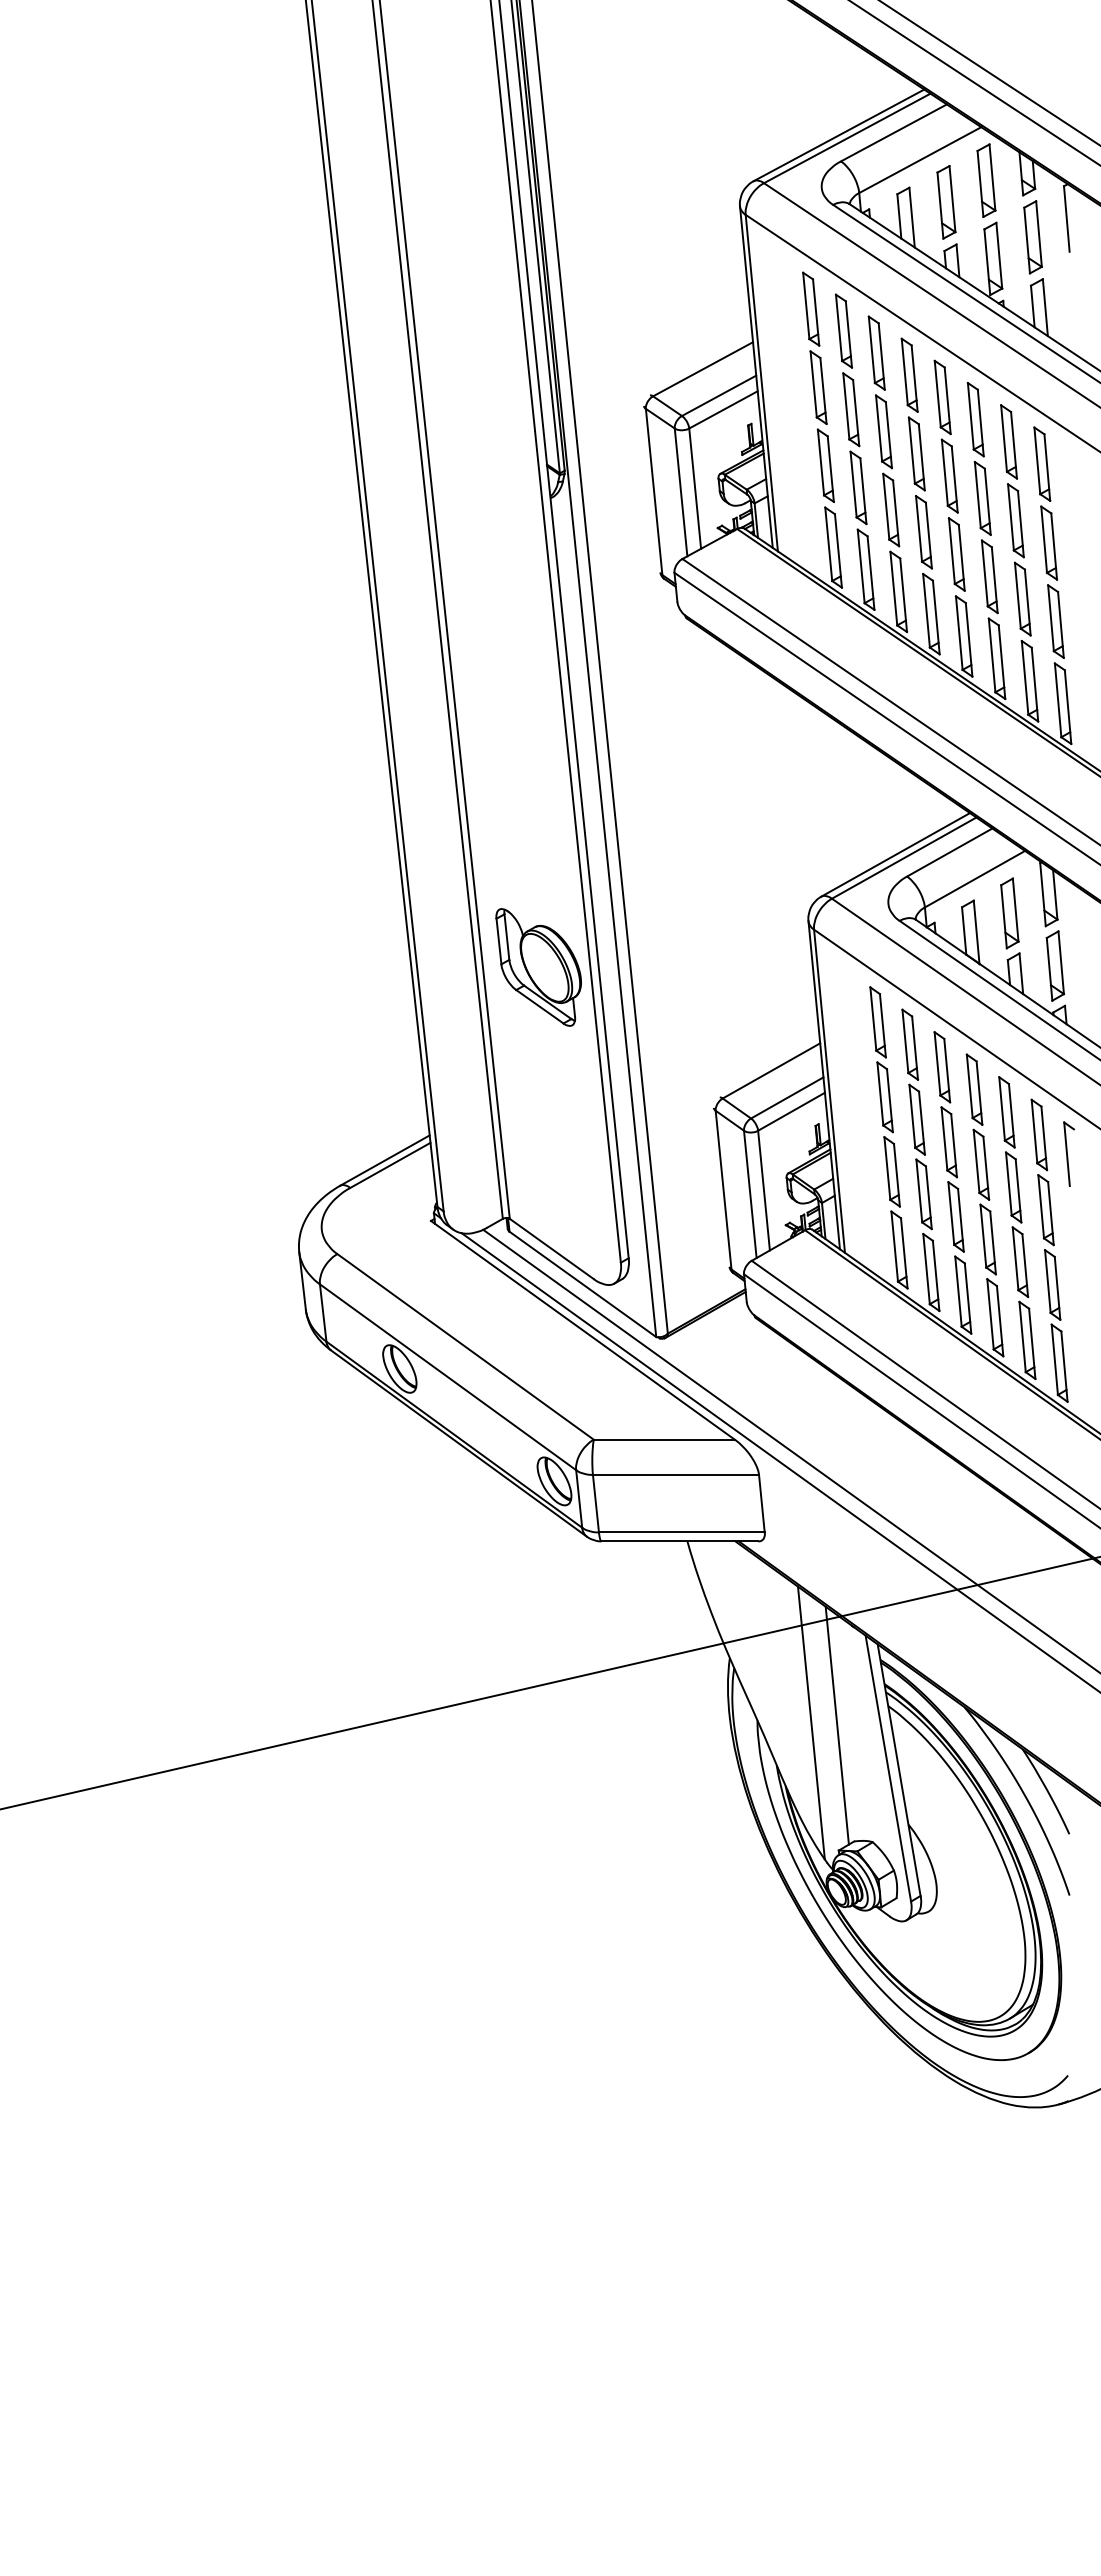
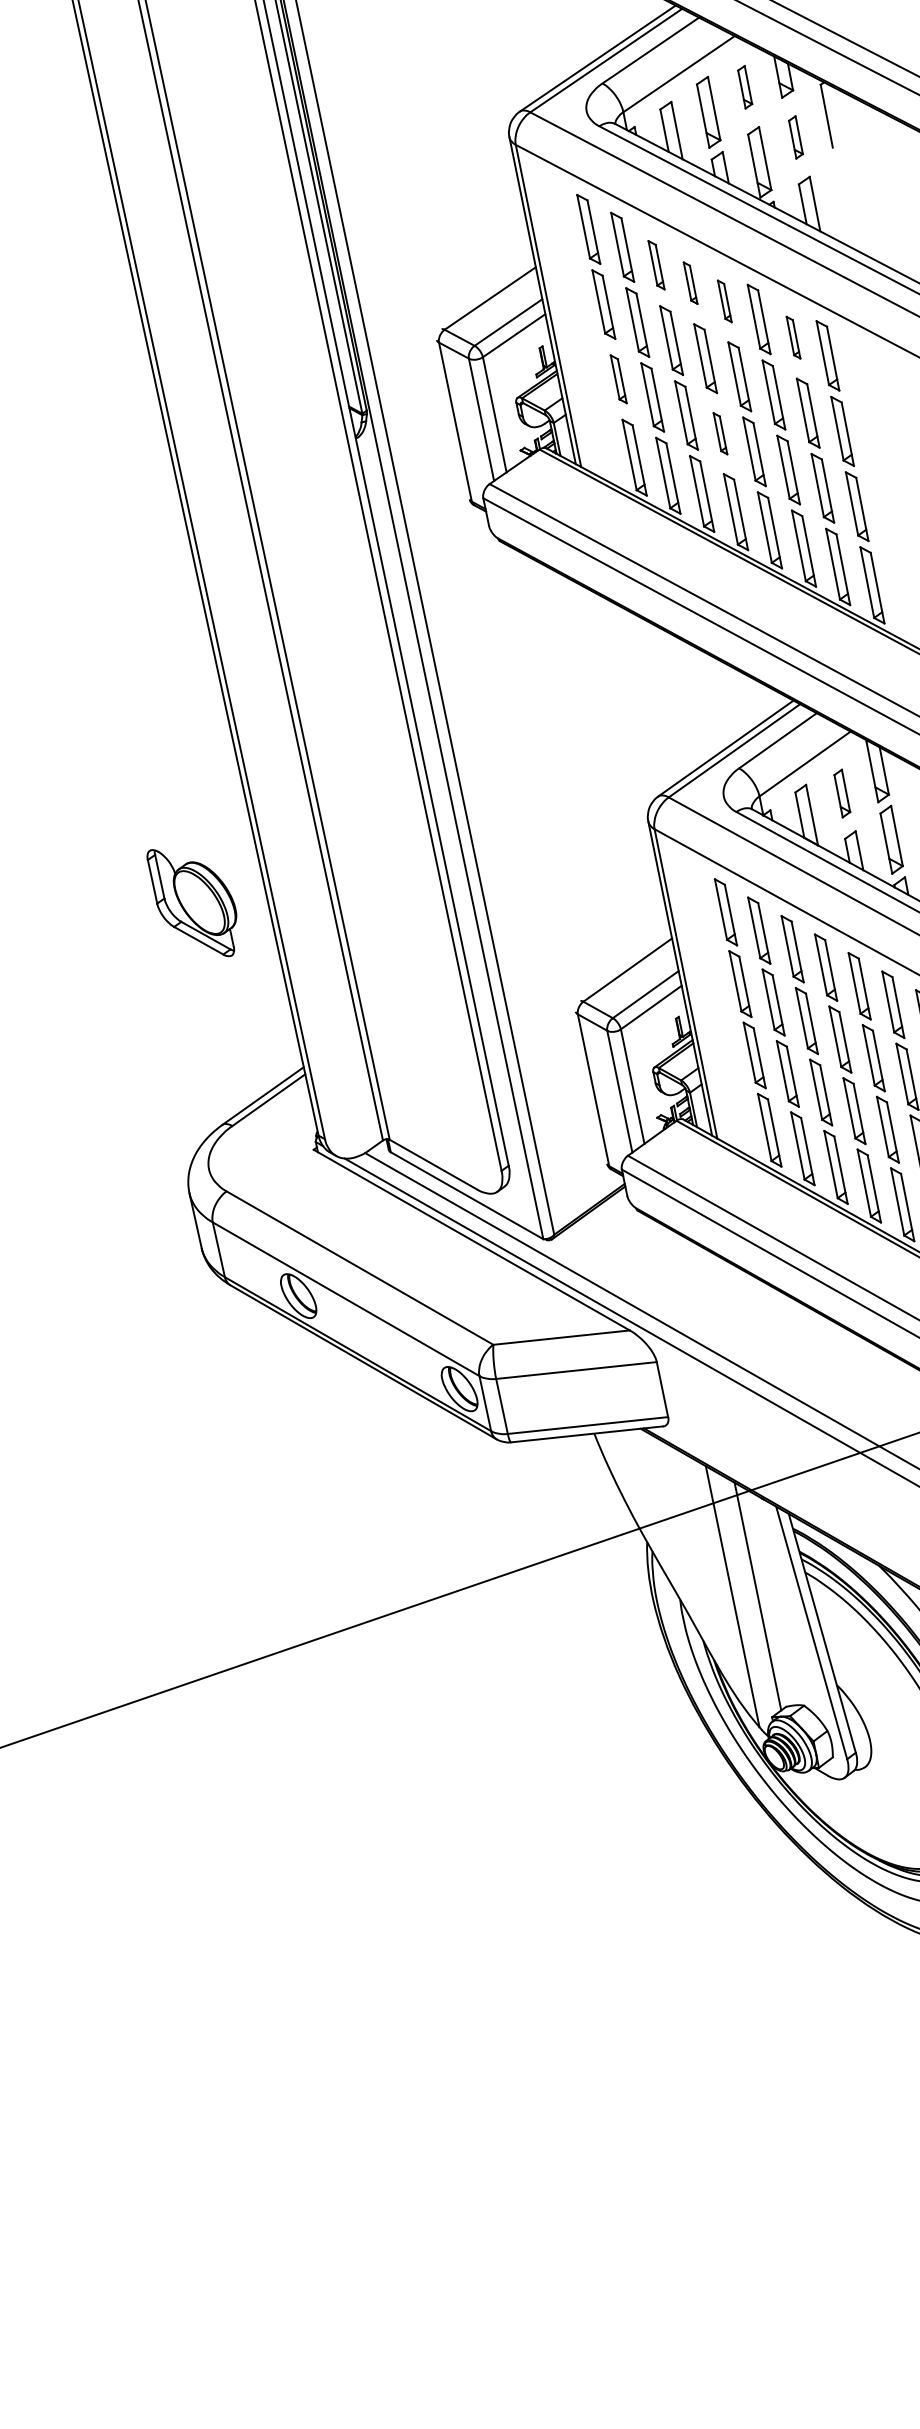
part: (986, 180) -> (745, 87), size x0.6
part: (1032, 237) -> (795, 137), size x0.6
part: (876, 352) -> (656, 264), size x0.7
part: (909, 374) -> (690, 282), size x0.6
part: (942, 397) -> (724, 301), size x0.6
part: (1008, 441) -> (793, 337), size x0.6
part: (825, 465) -> (618, 379), size x0.7
part: (923, 532) -> (720, 433), size x0.6
part: (1009, 913) -> (841, 793), size x0.7
part: (538, 967) -> (193, 902), moved

